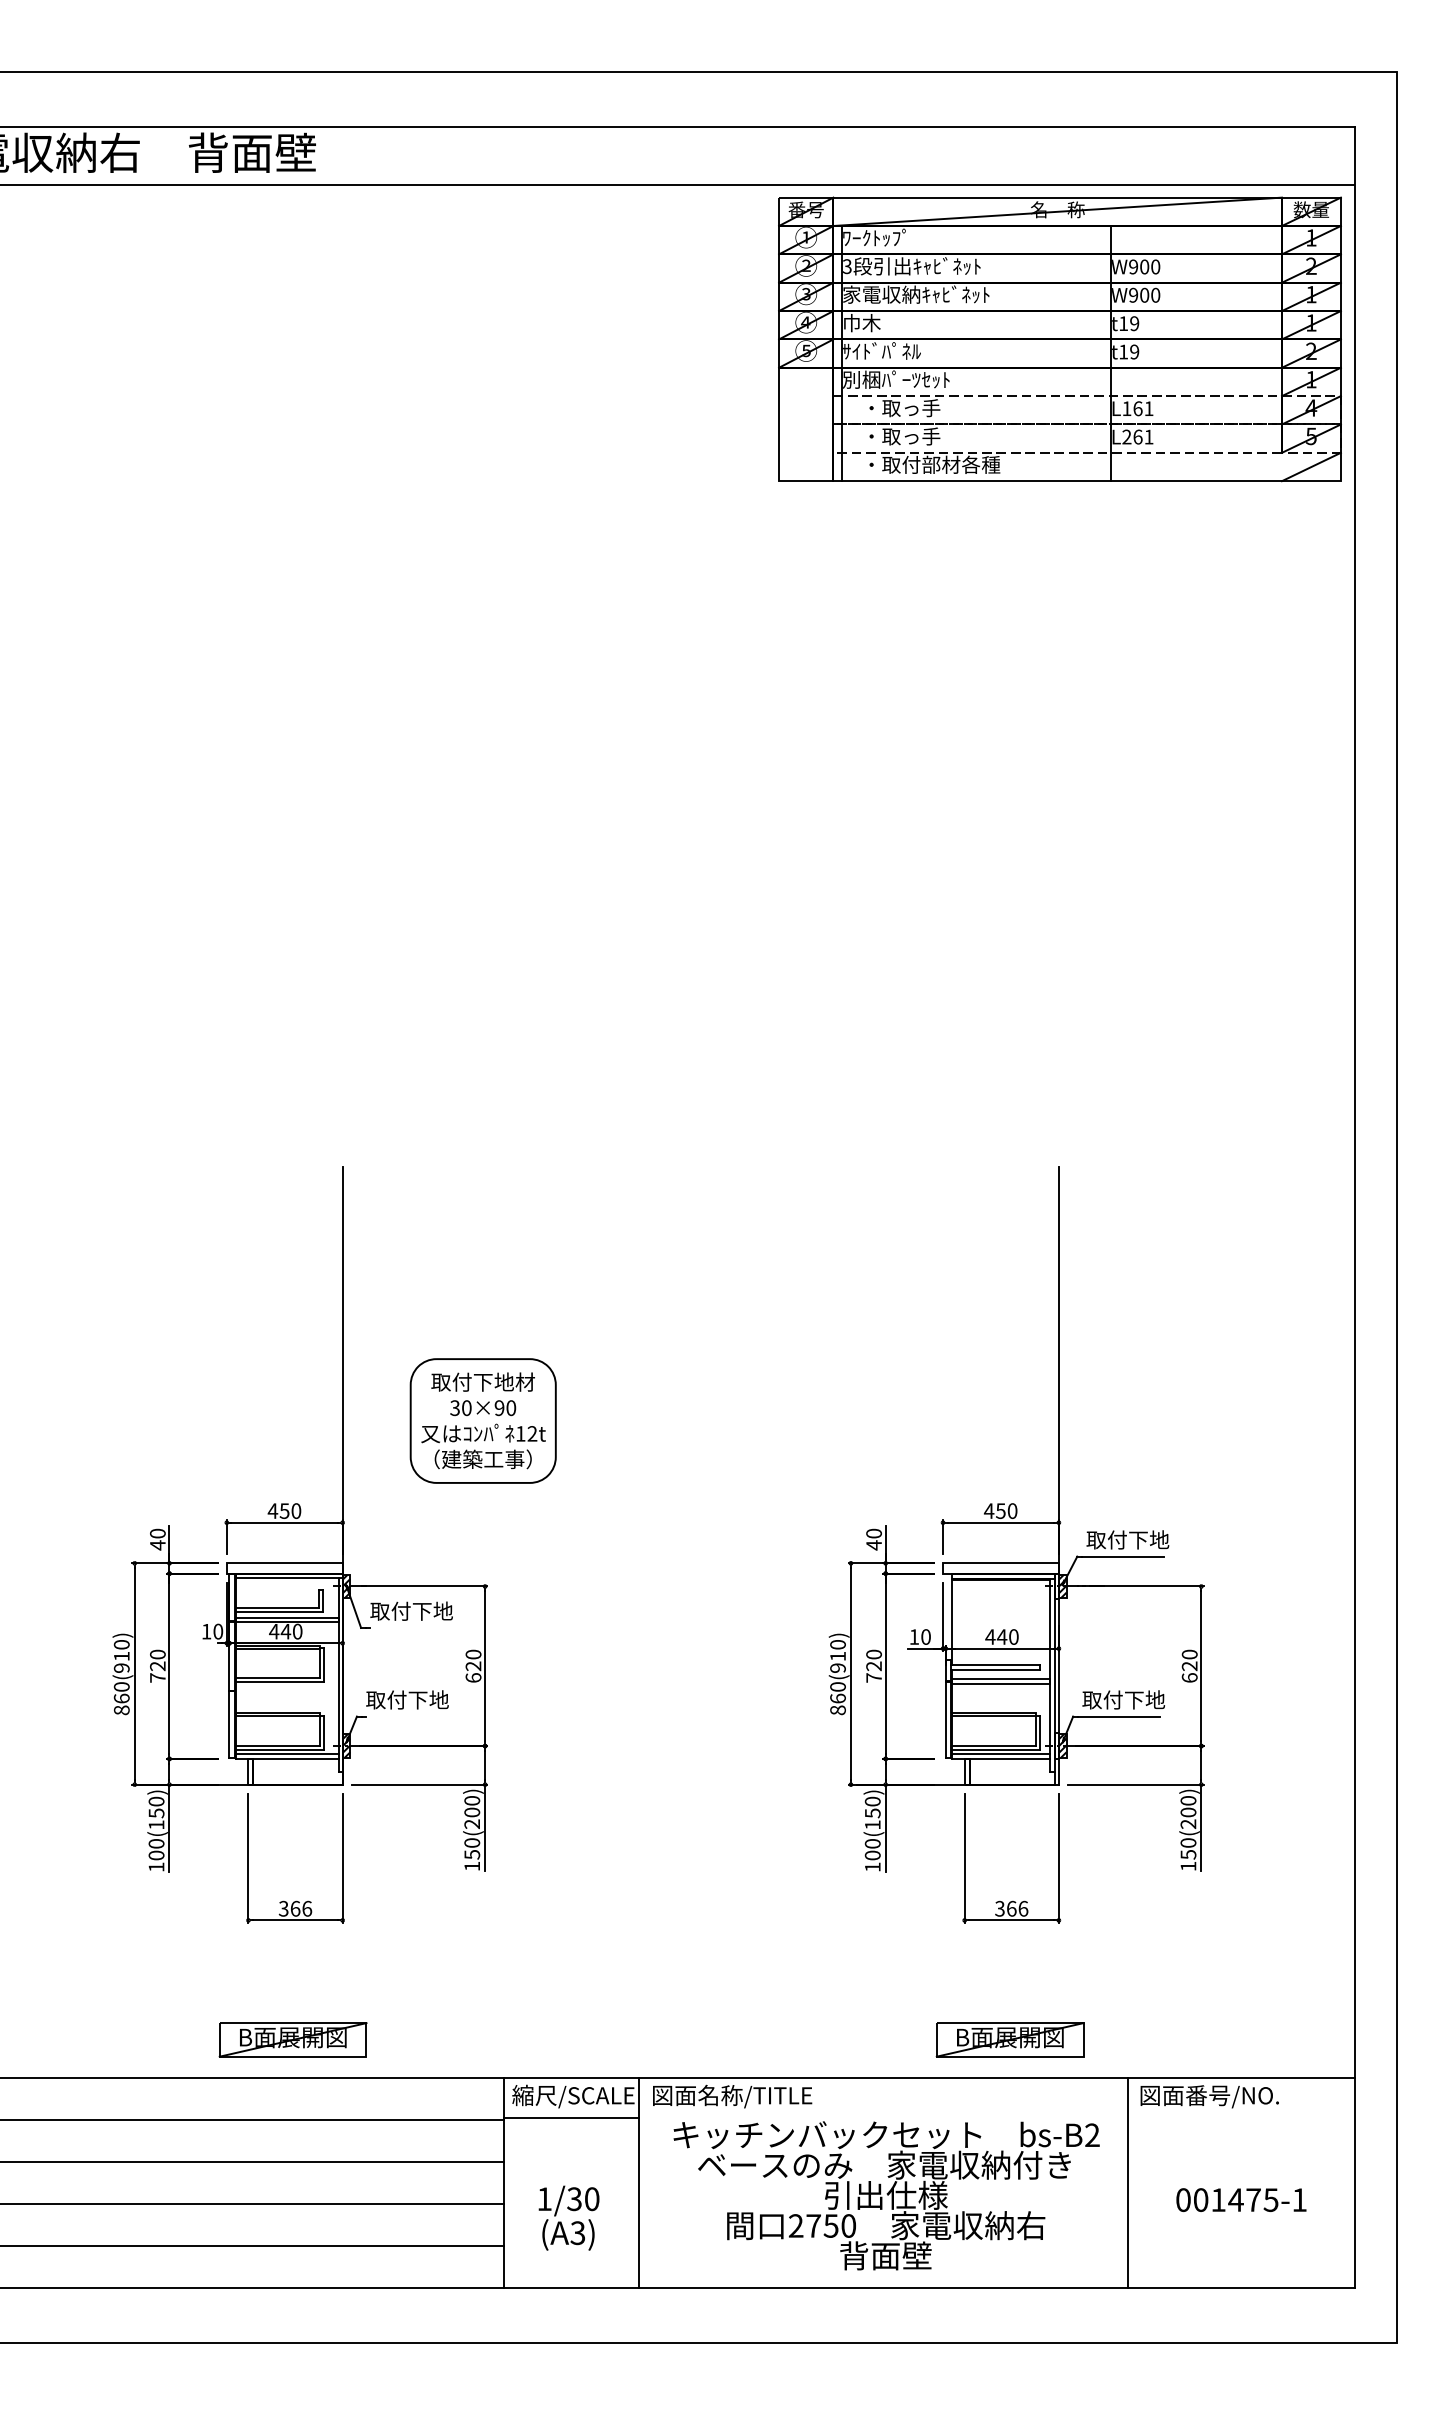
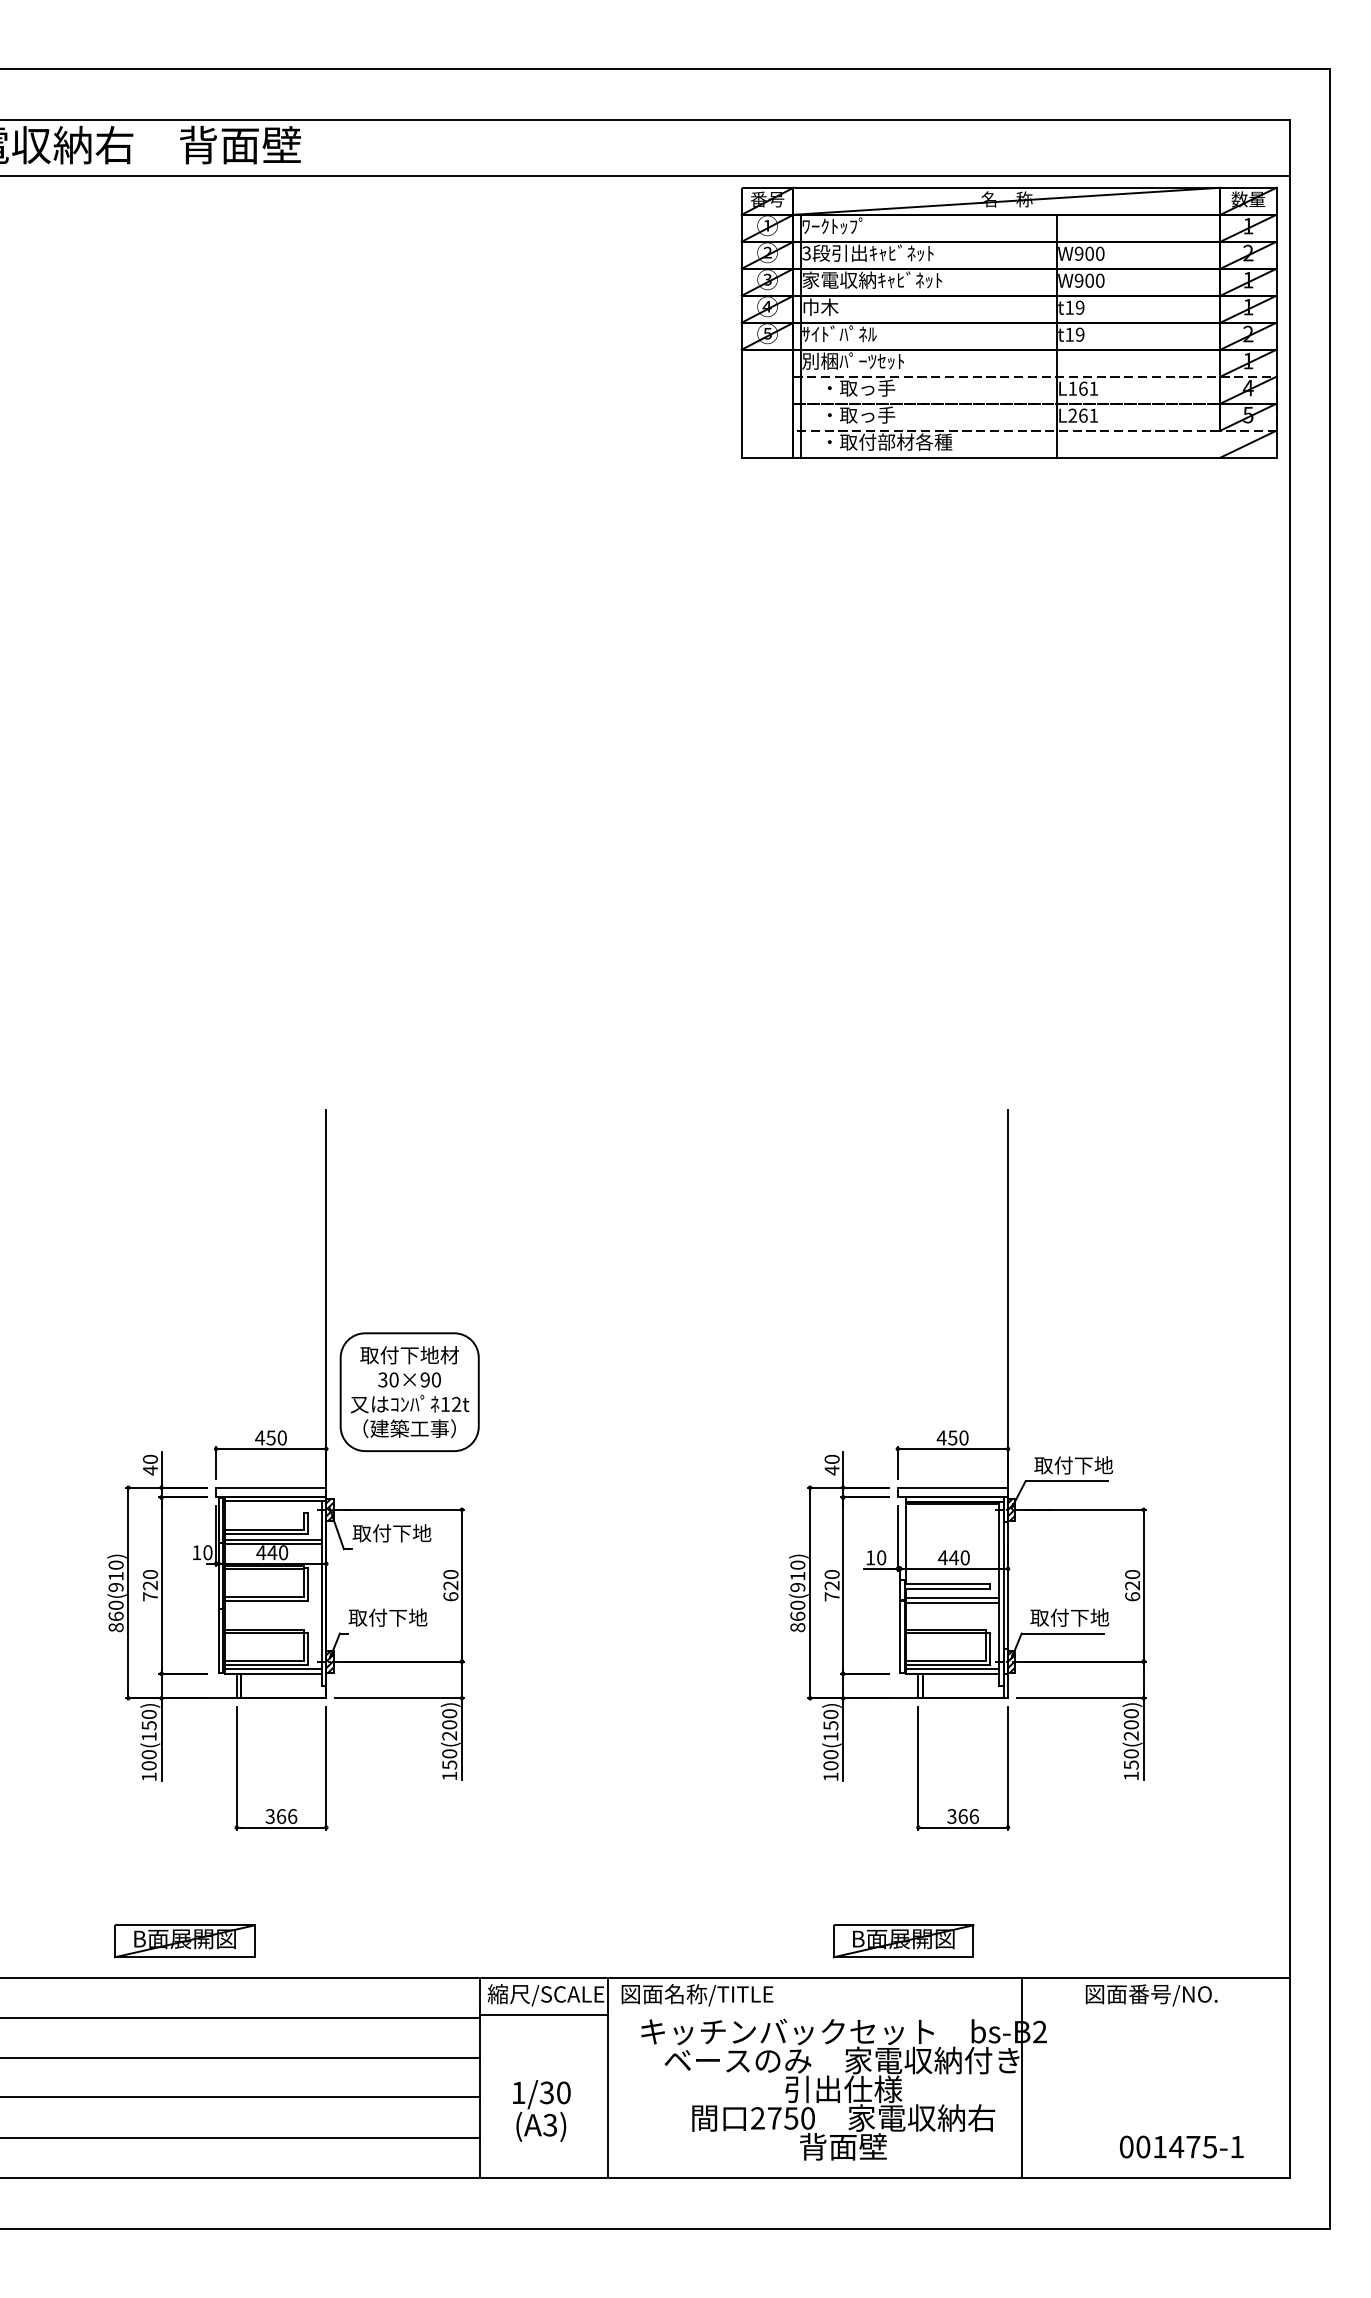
part: (482, 1420) -> (409, 1391), moved
part: (292, 2039) -> (184, 1940), moved
part: (1009, 2039) -> (902, 1940), moved
line: (1128, 2183) -> (1021, 2077), moved
text: (1241, 2199) -> (1181, 2146), moved

